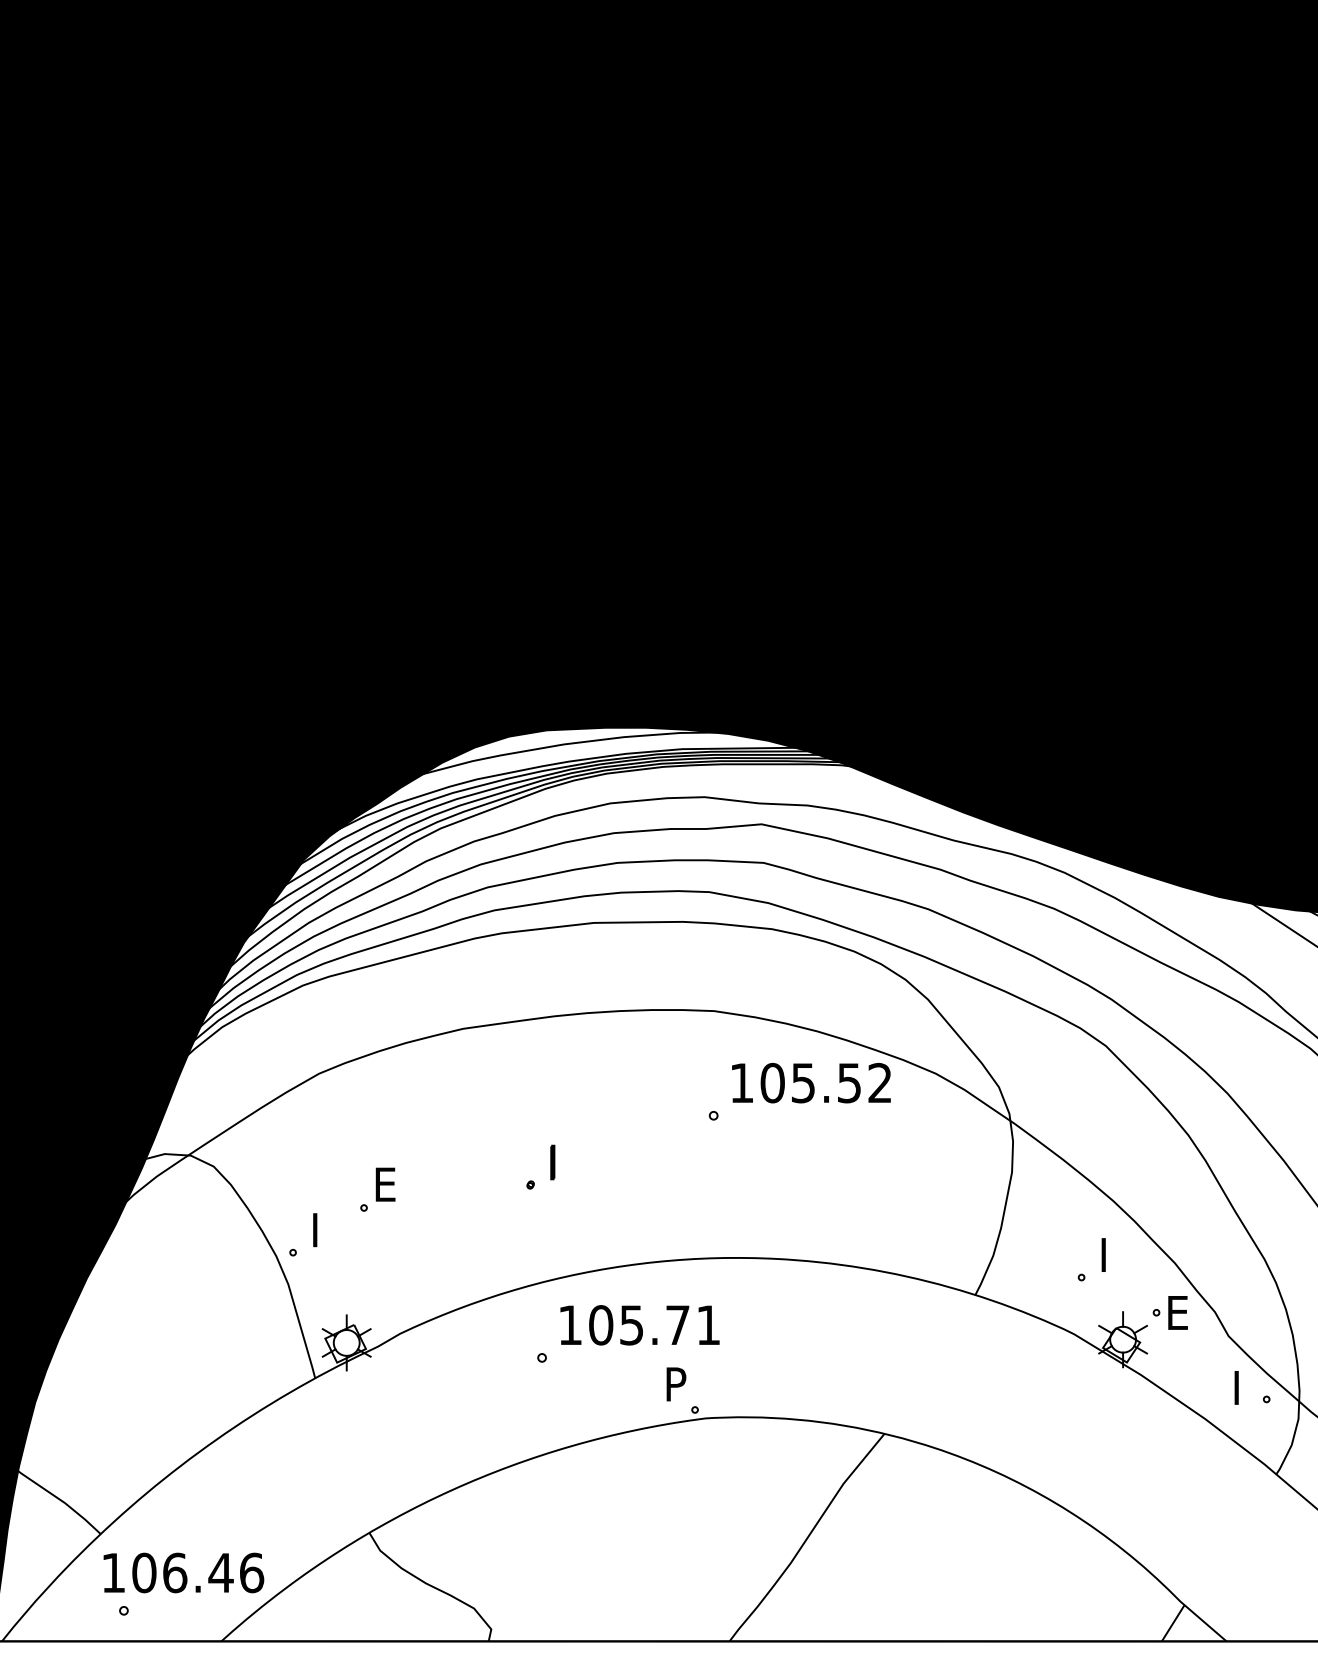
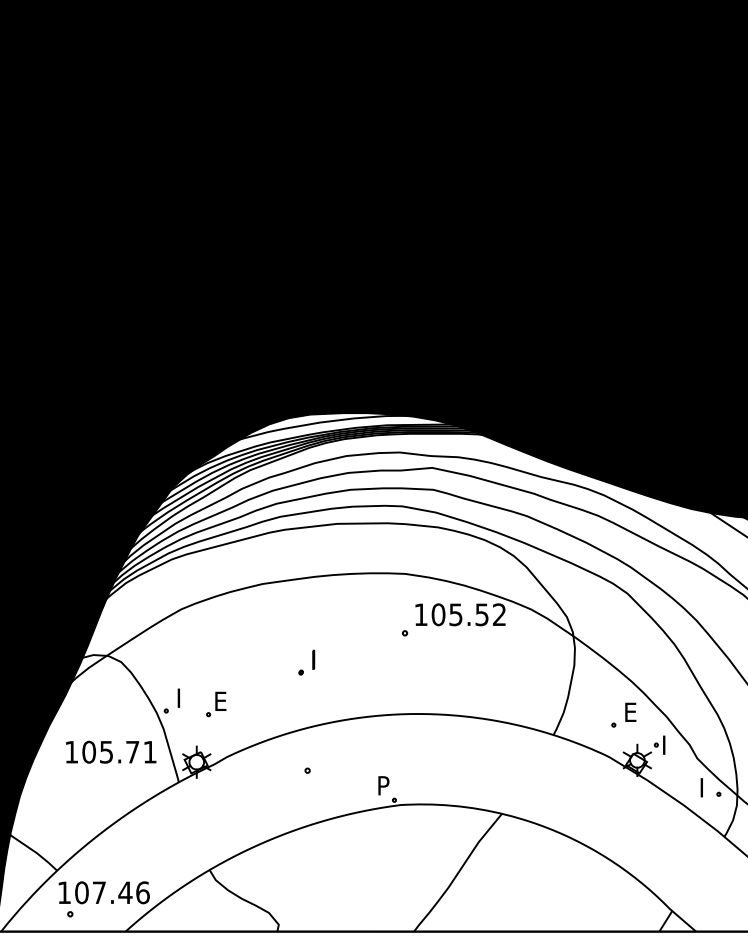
part: (377, 1190) -> (216, 704), moved
text: (1112, 1253) -> (631, 711), I -> E
text: (1179, 1311) -> (669, 744), E -> I
text: (640, 1324) -> (111, 751), moved
text: (175, 1572) -> (99, 892), 106.46 -> 107.46

